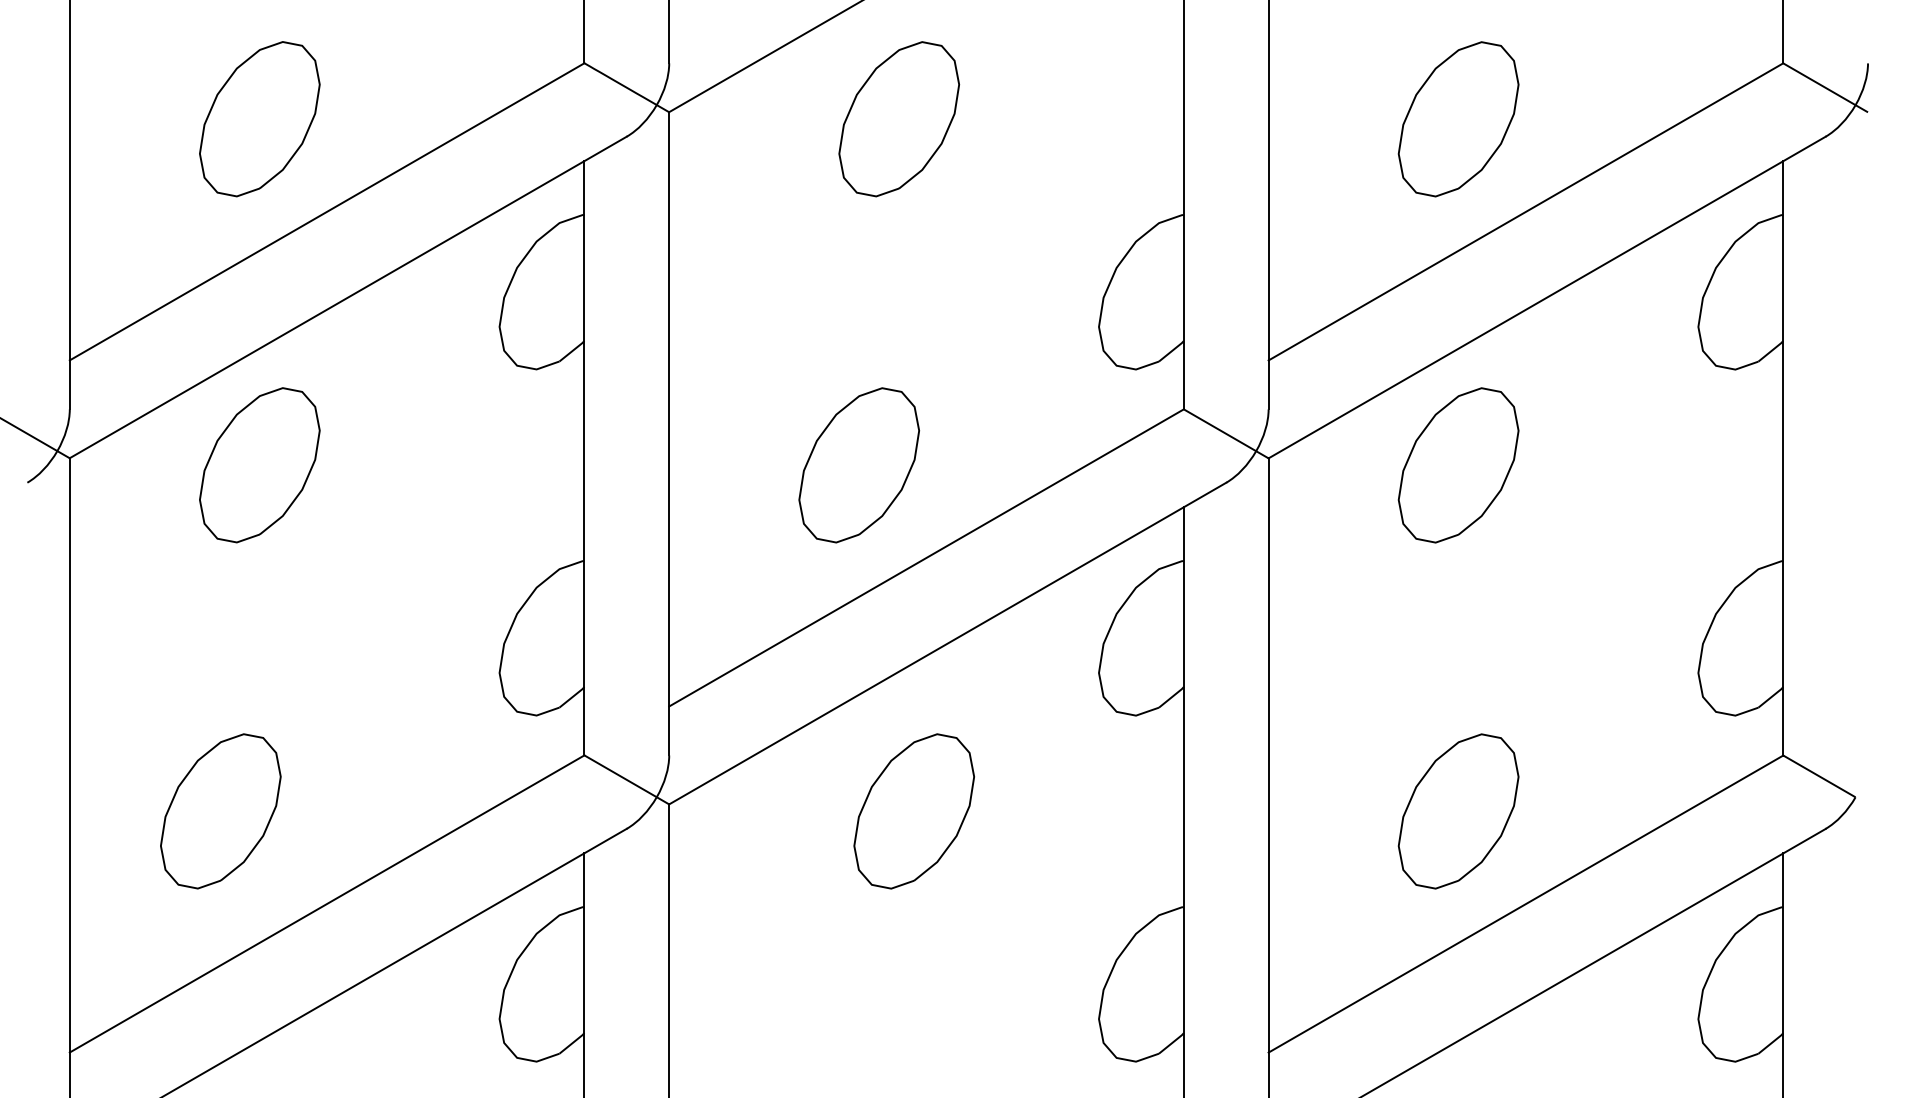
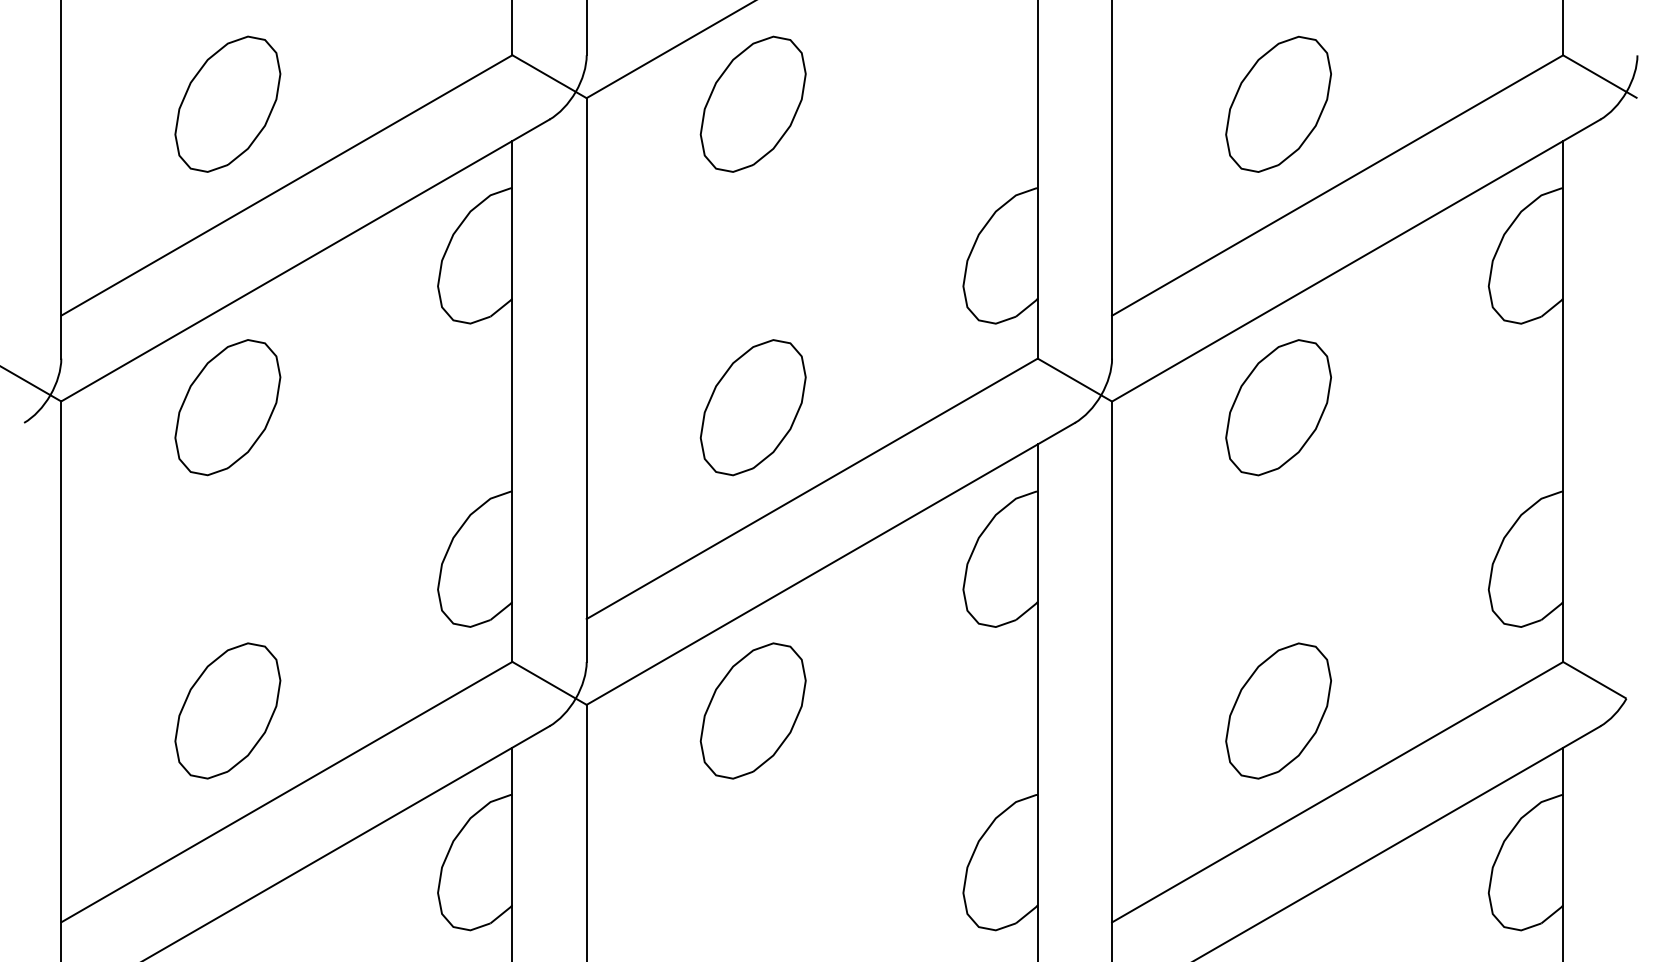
part: (899, 119) -> (753, 104), moved
part: (220, 811) -> (227, 711), moved
part: (913, 811) -> (752, 711), moved

